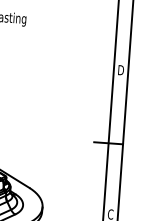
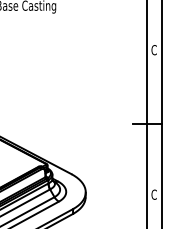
text: (121, 70) -> (154, 50), D -> C

